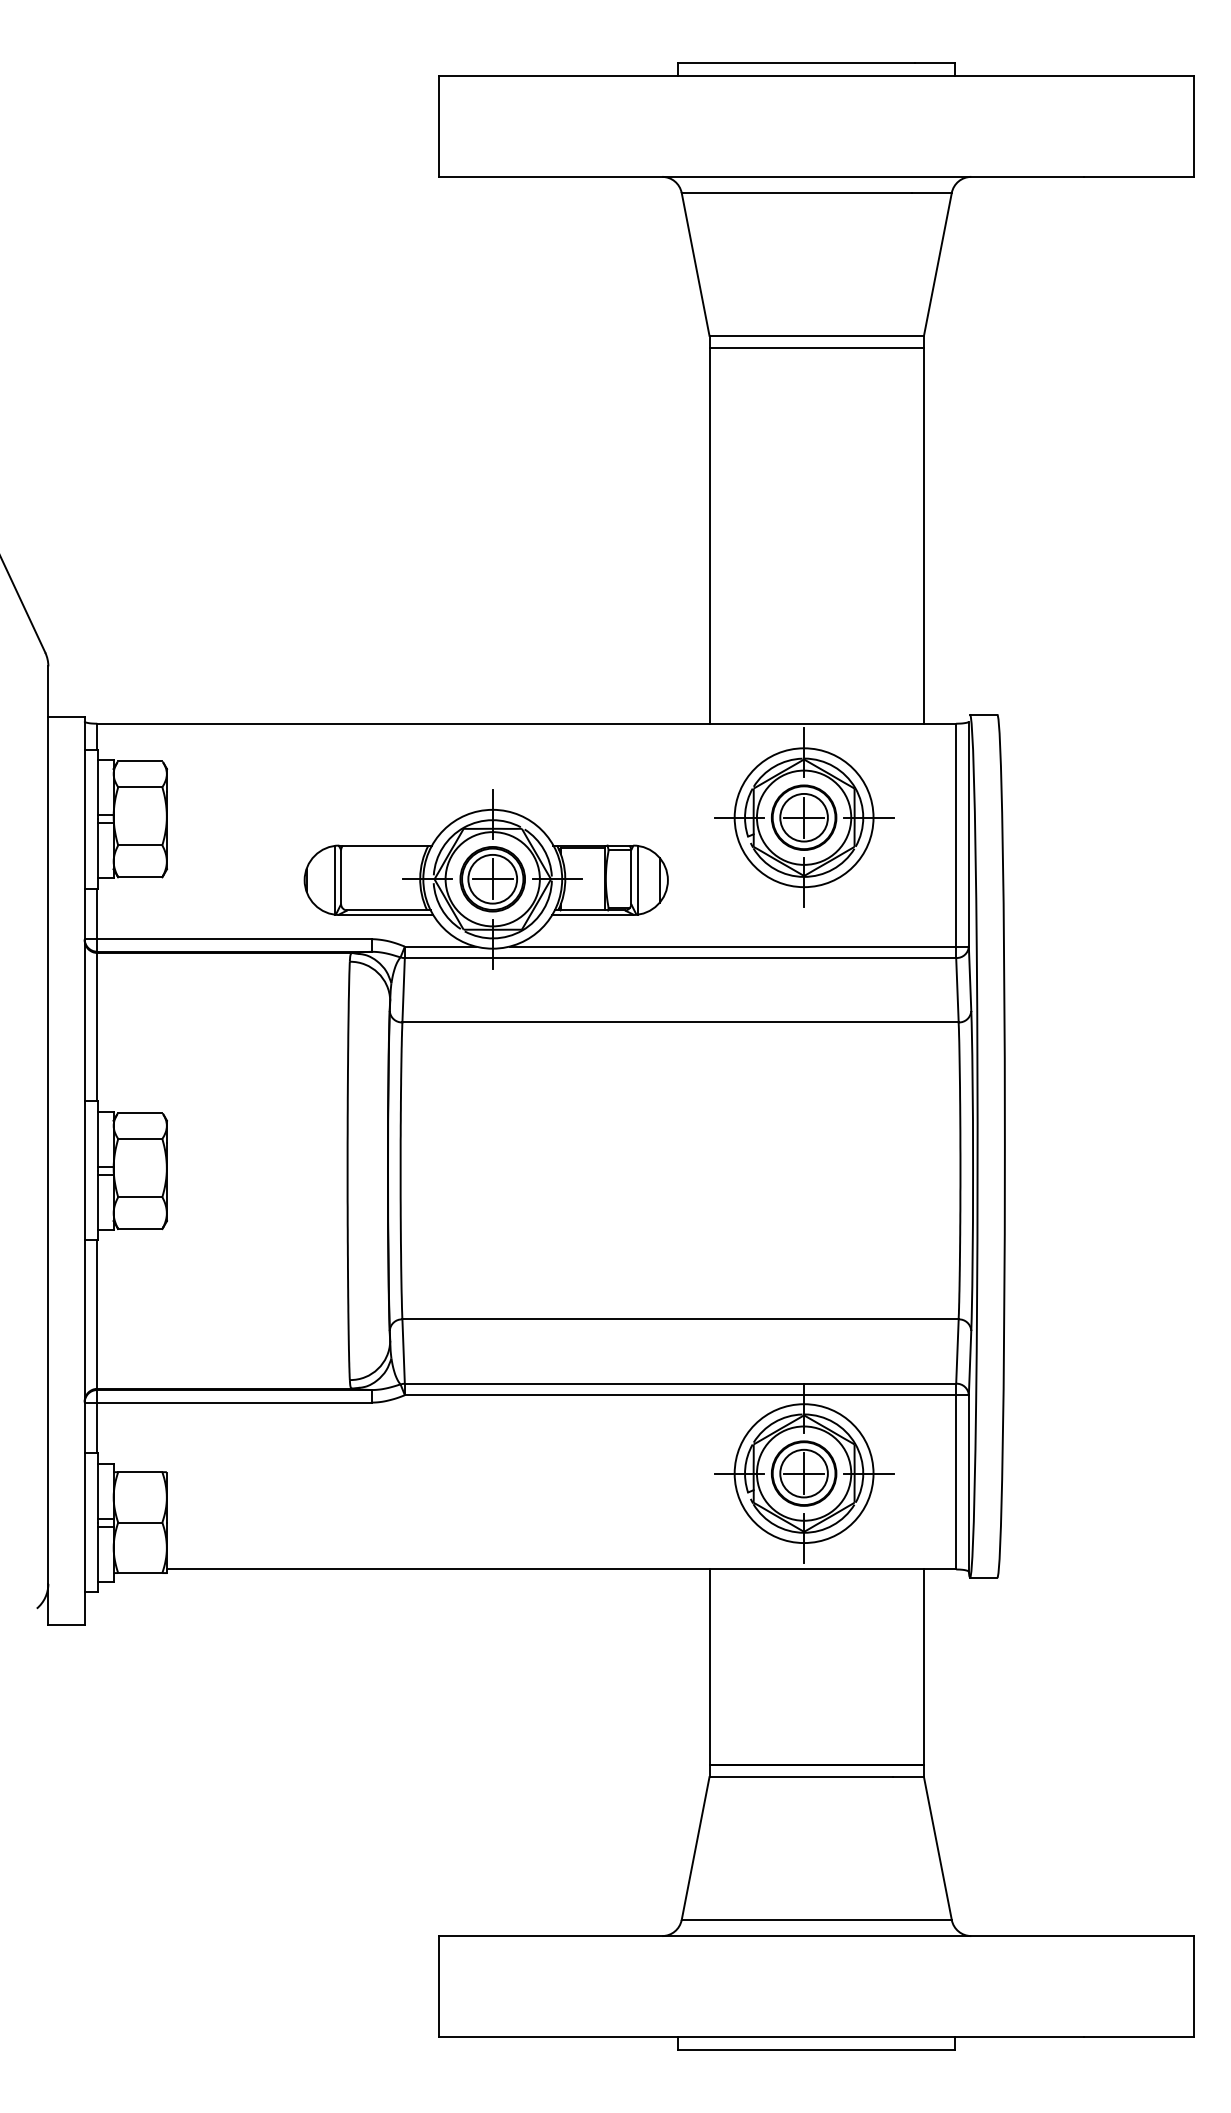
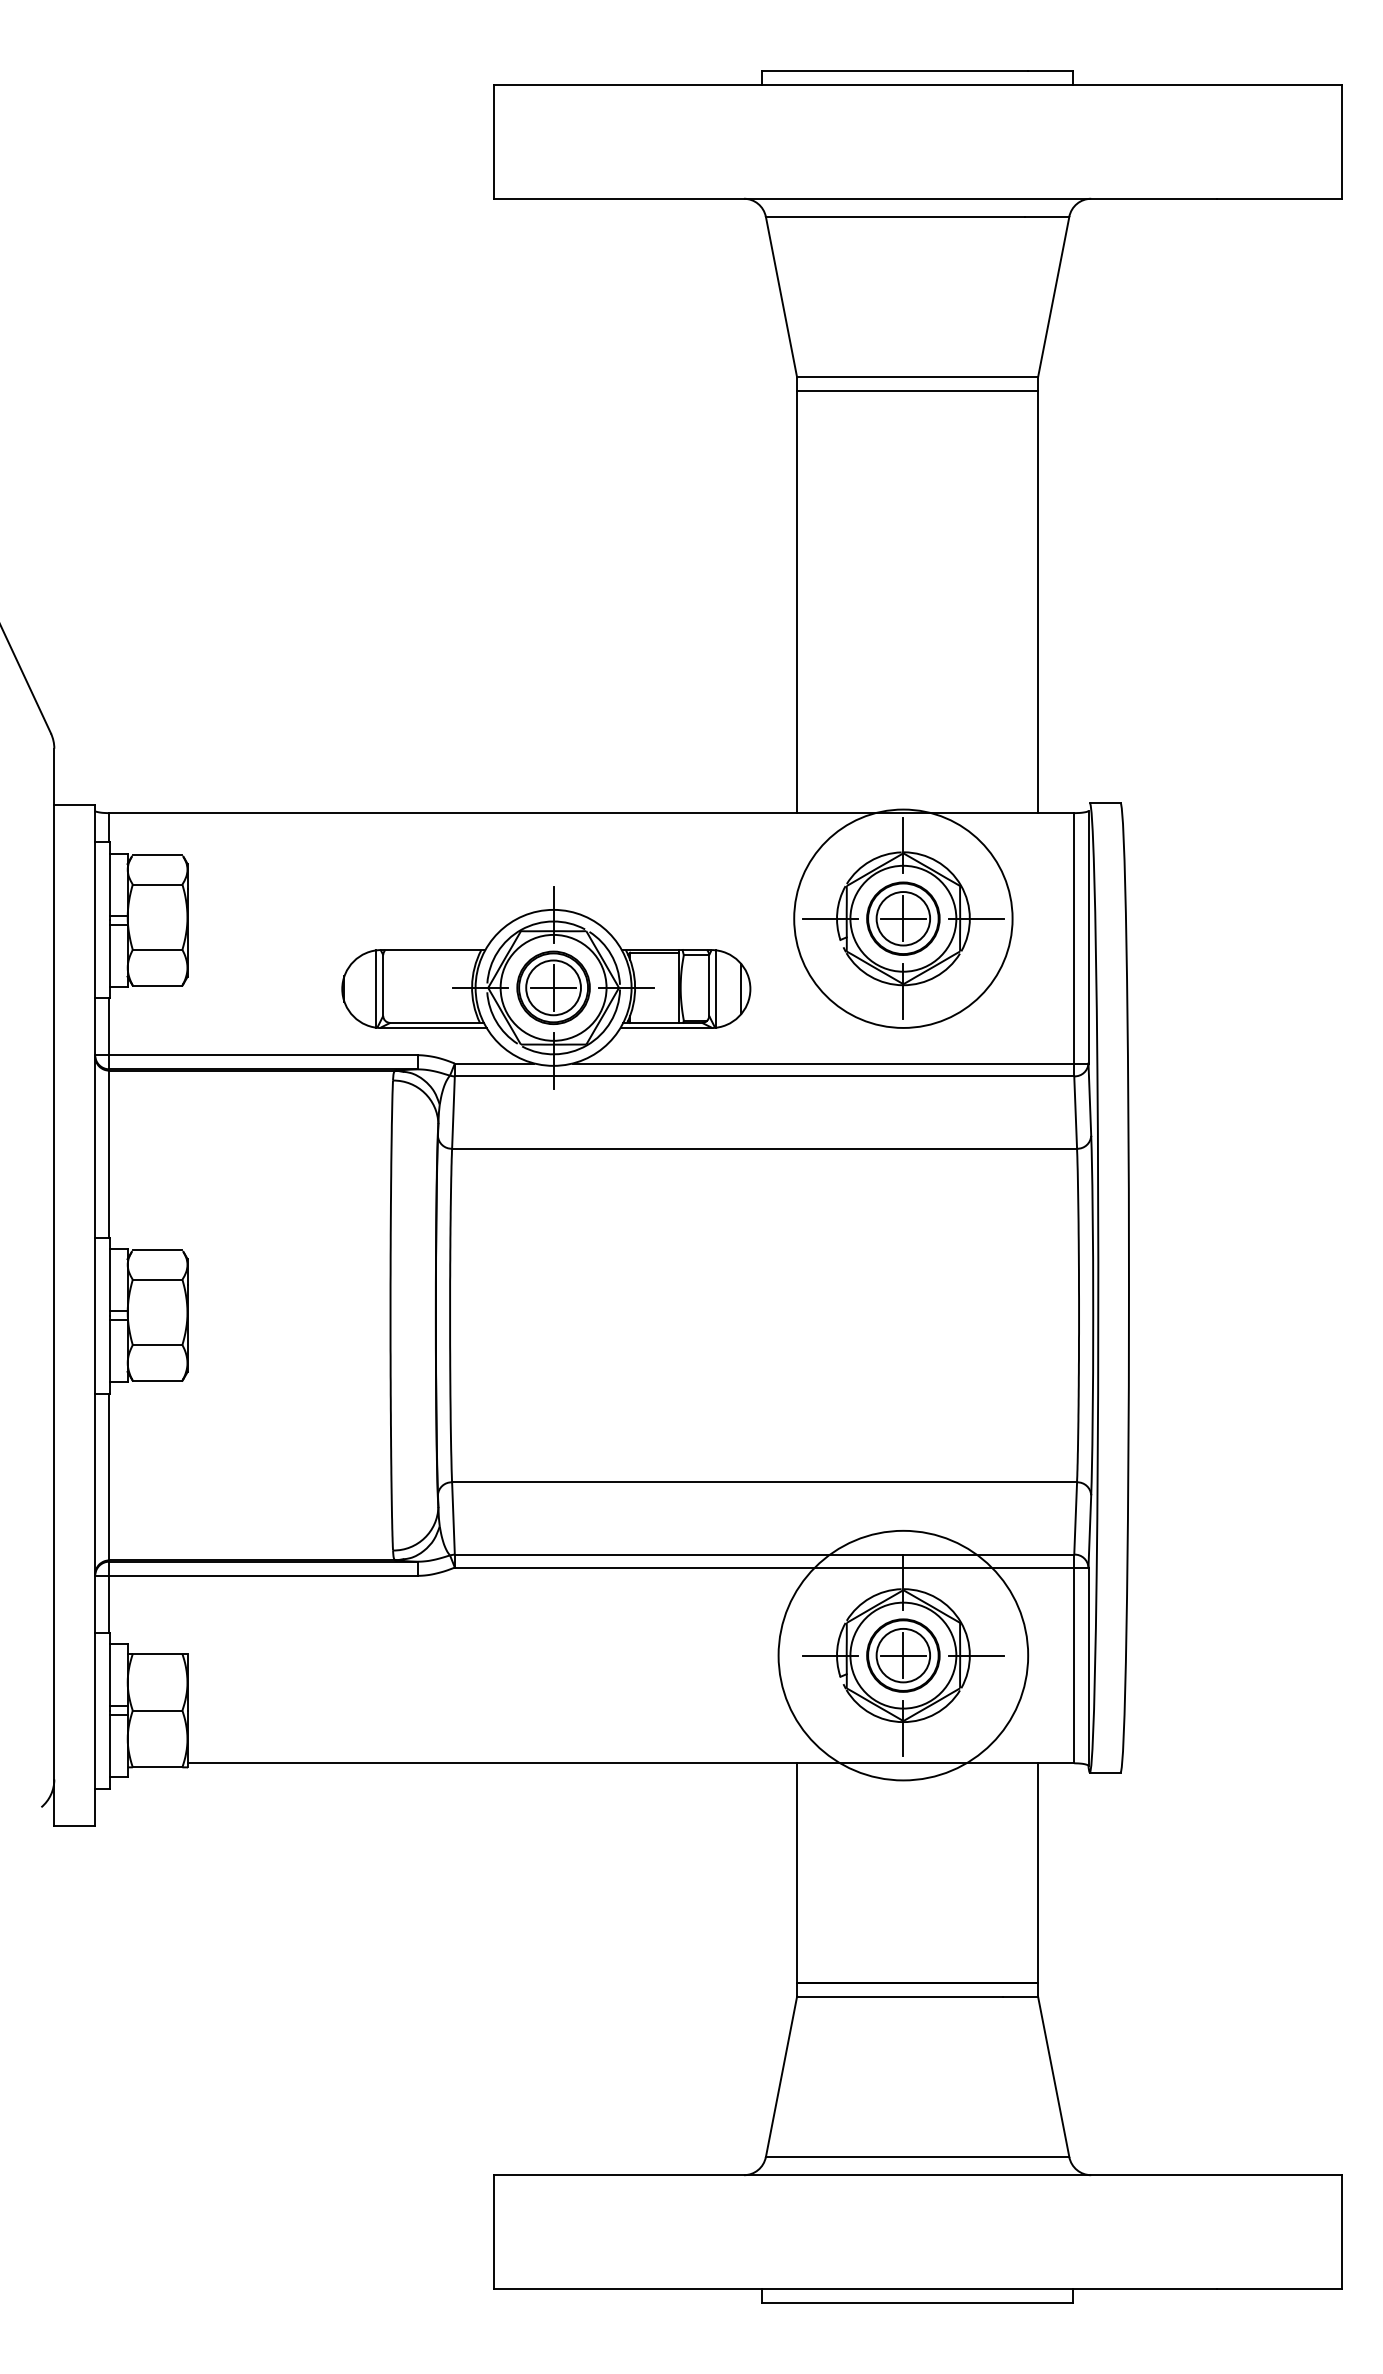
circle: (804, 817) -> (903, 918), size x1.4
circle: (804, 1473) -> (903, 1655), size x1.6

